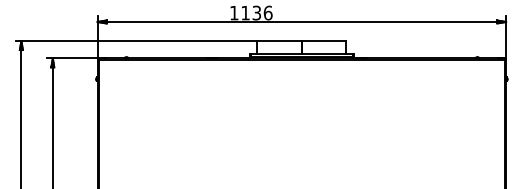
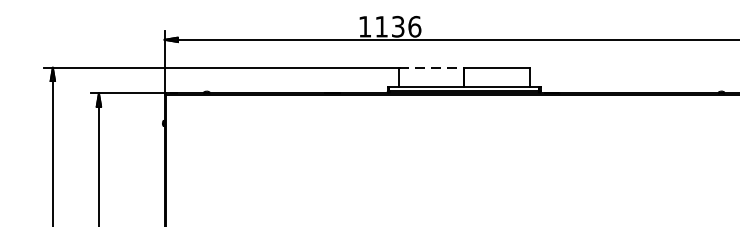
line: (280, 41) -> (432, 68), solid -> dashed

